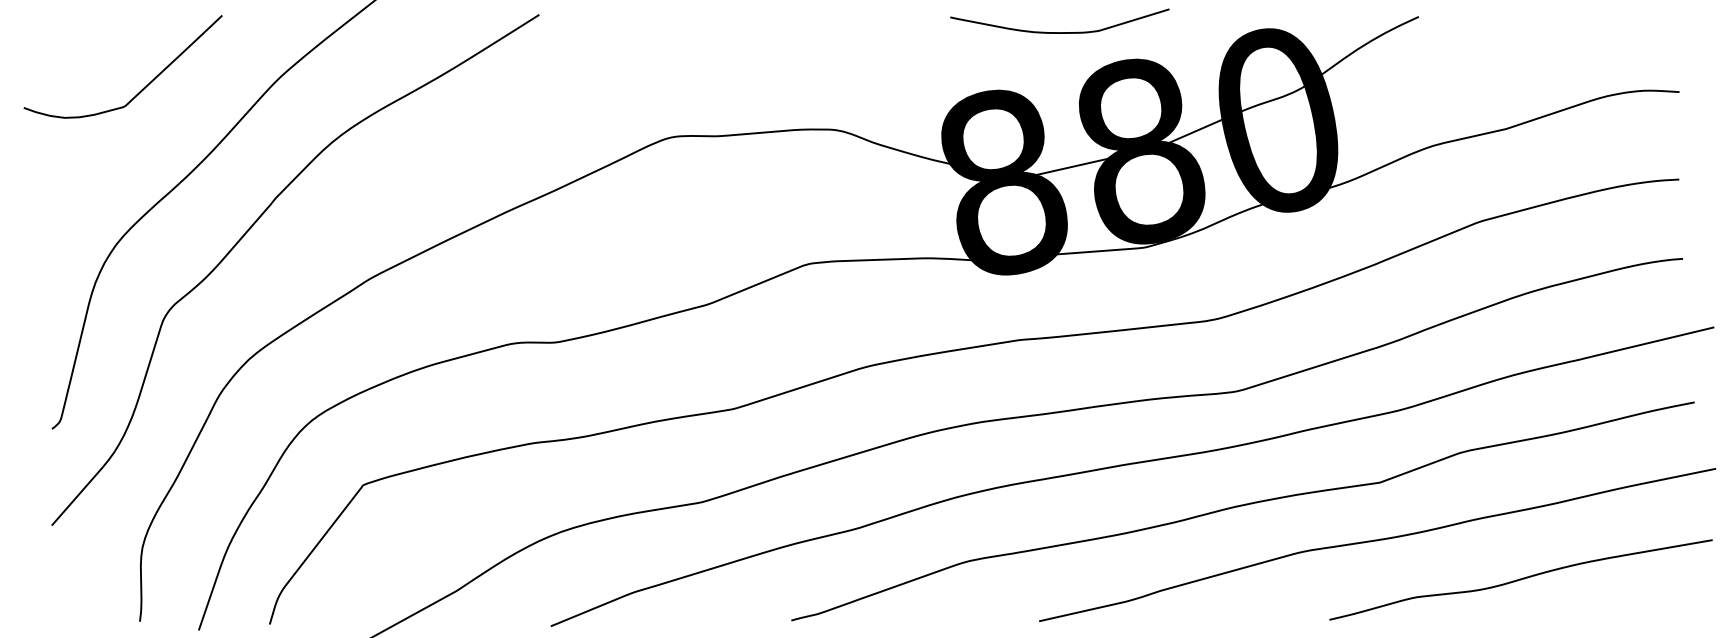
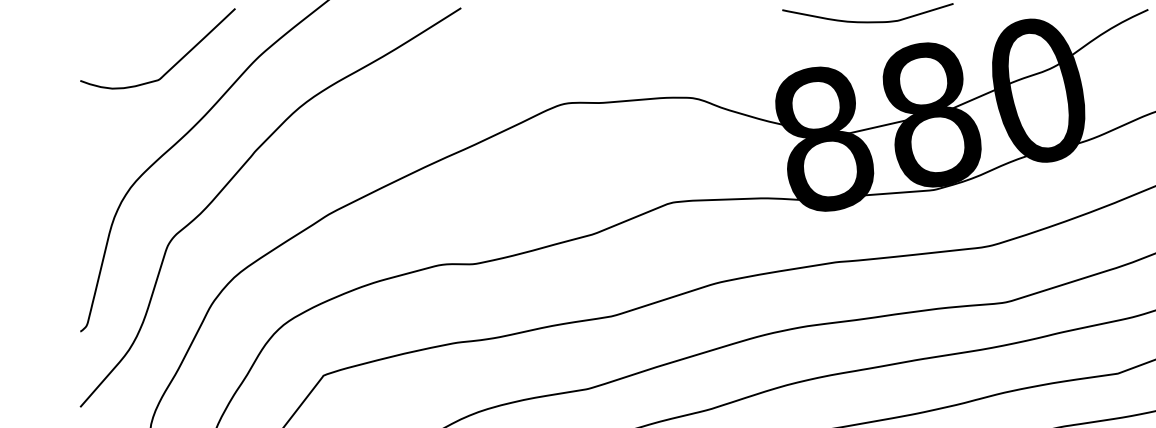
curve: (143, 87) -> (173, 64), moved

